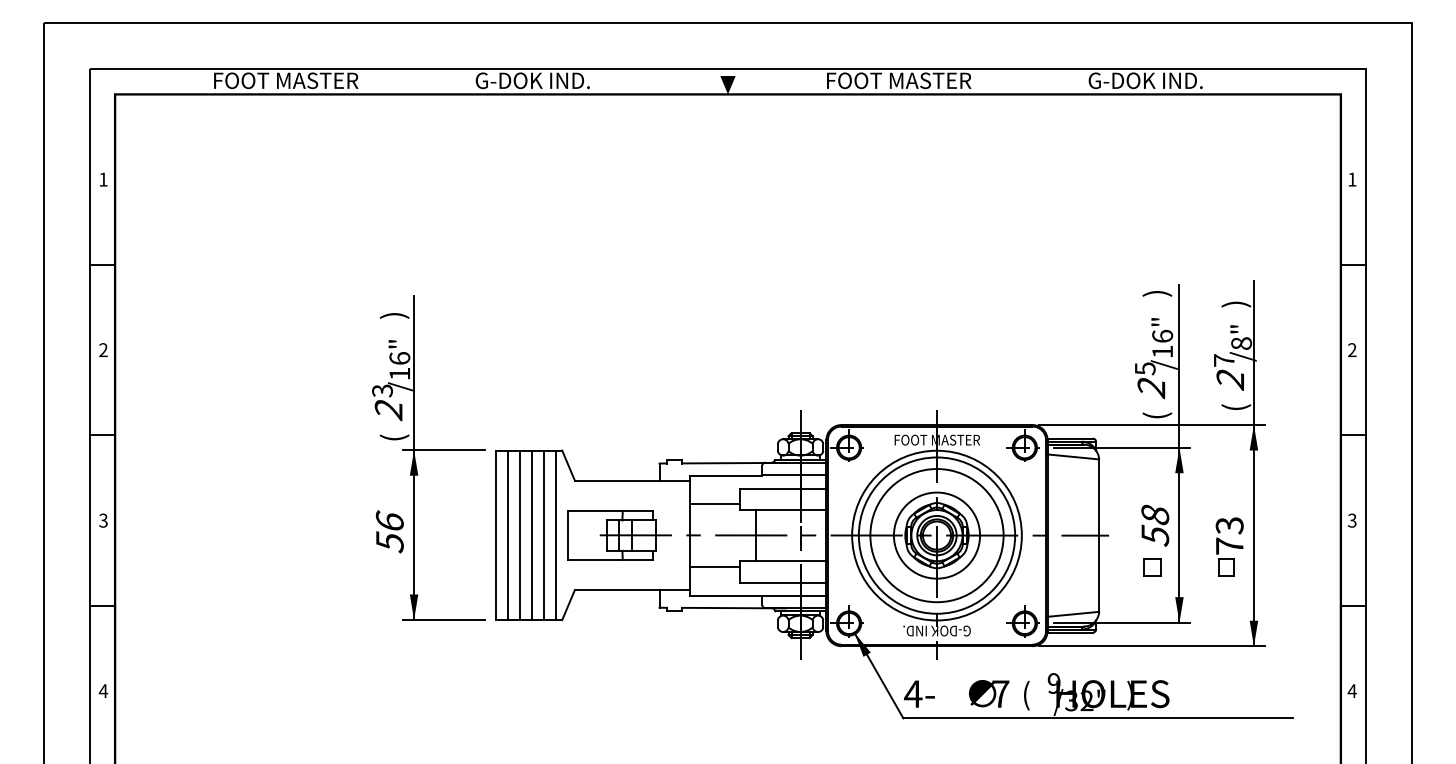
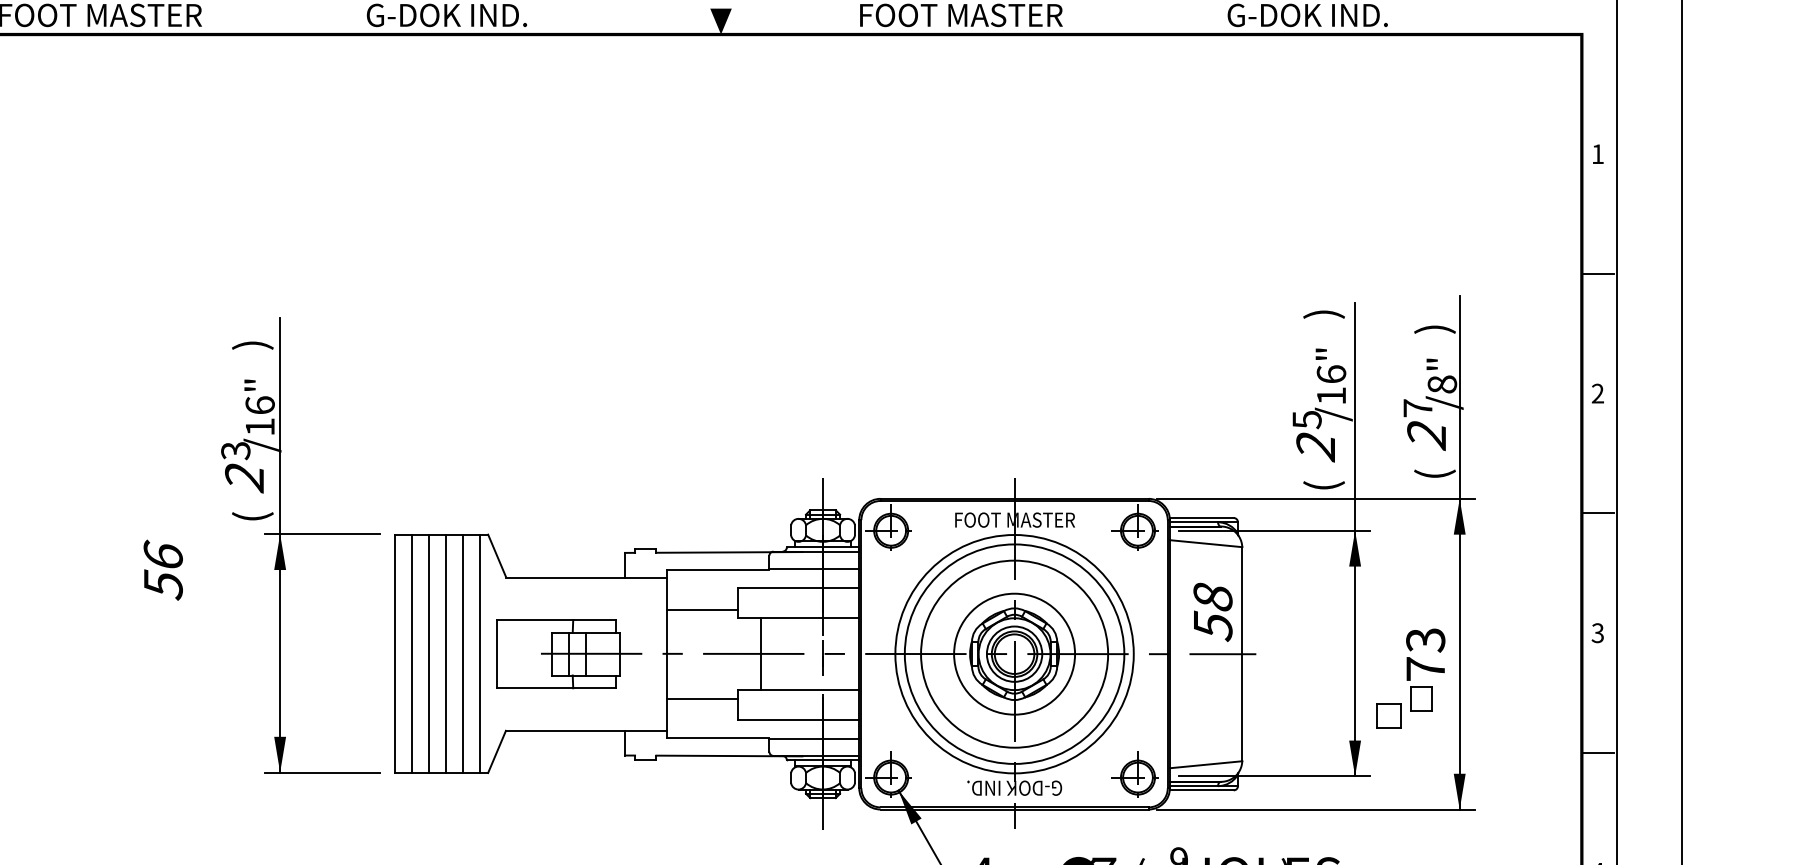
text: (1155, 525) -> (1213, 611), moved
text: (389, 531) -> (162, 569), moved
part: (1152, 567) -> (1388, 715), moved

